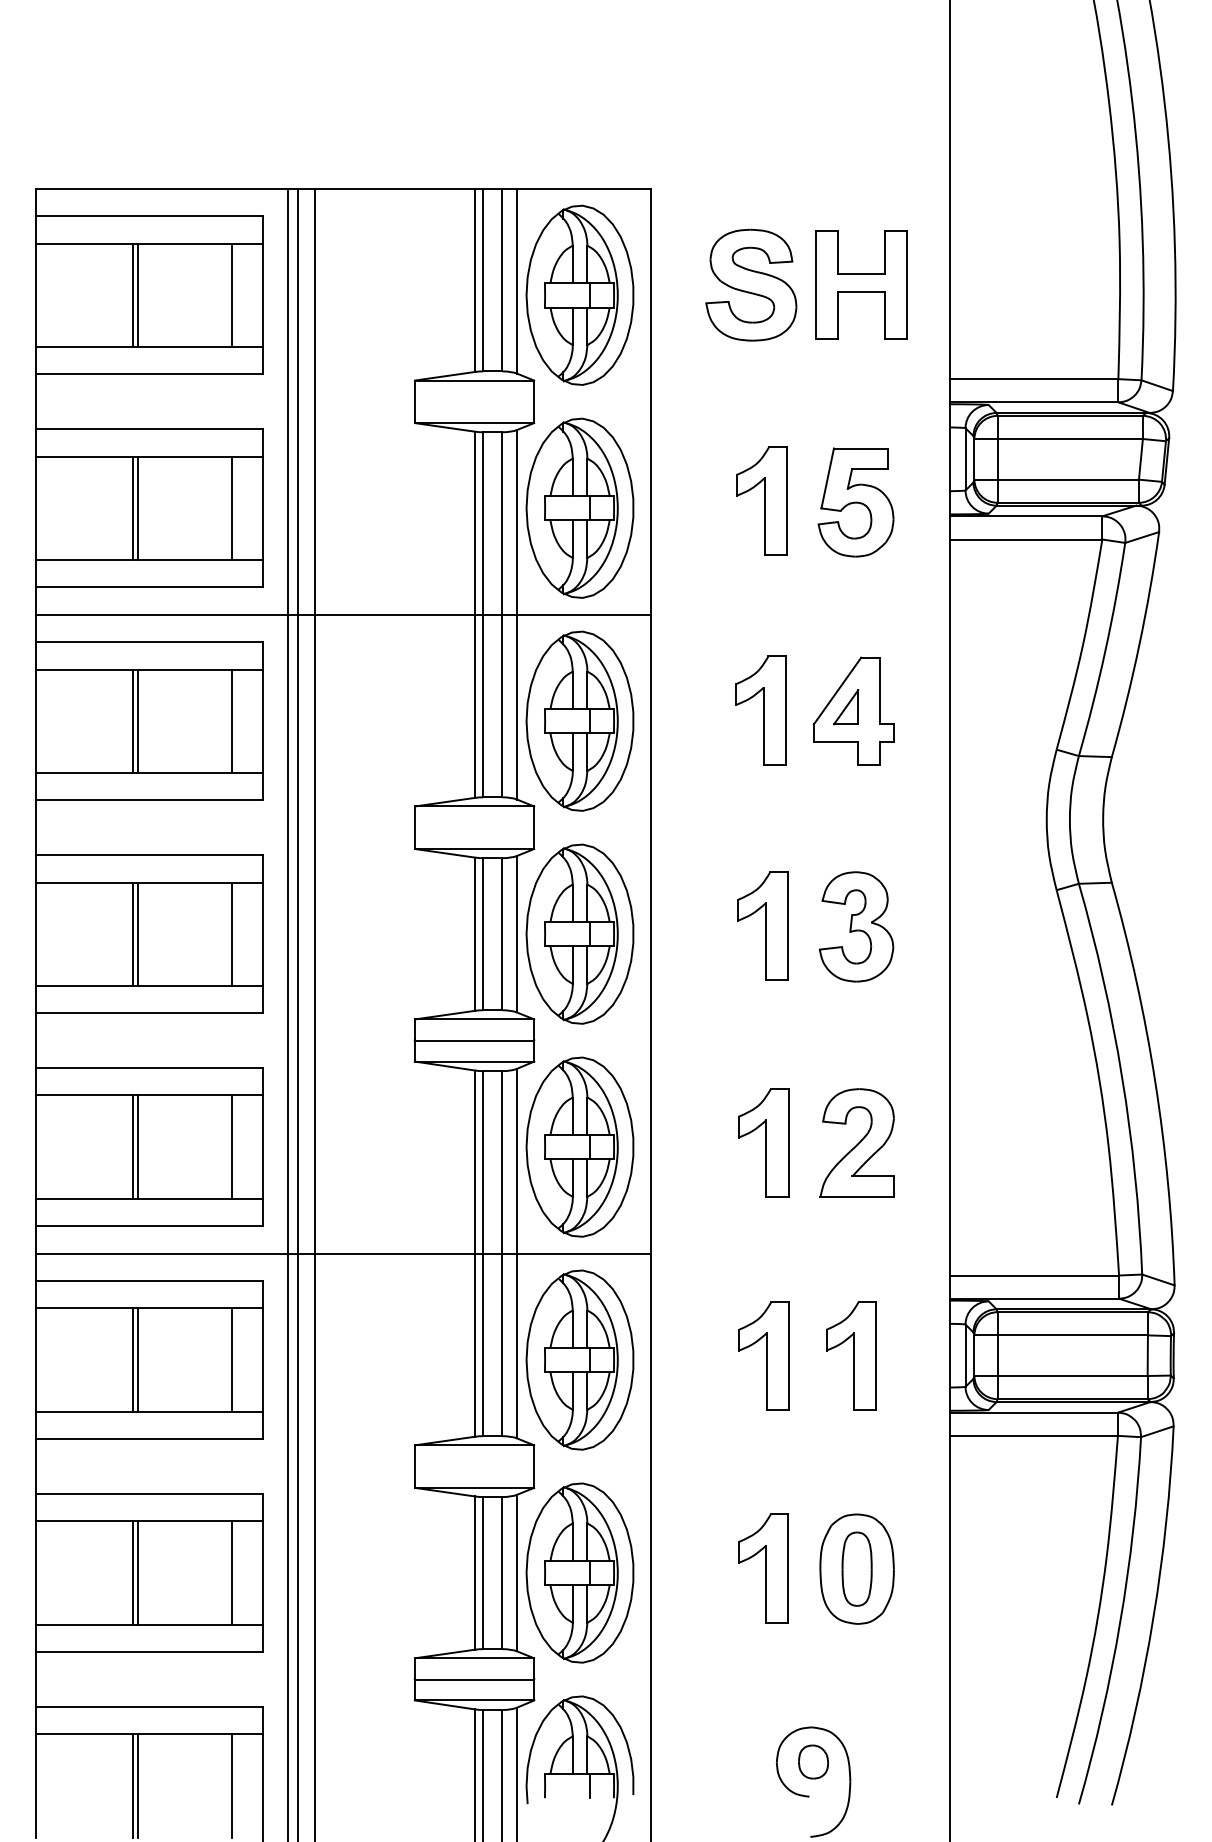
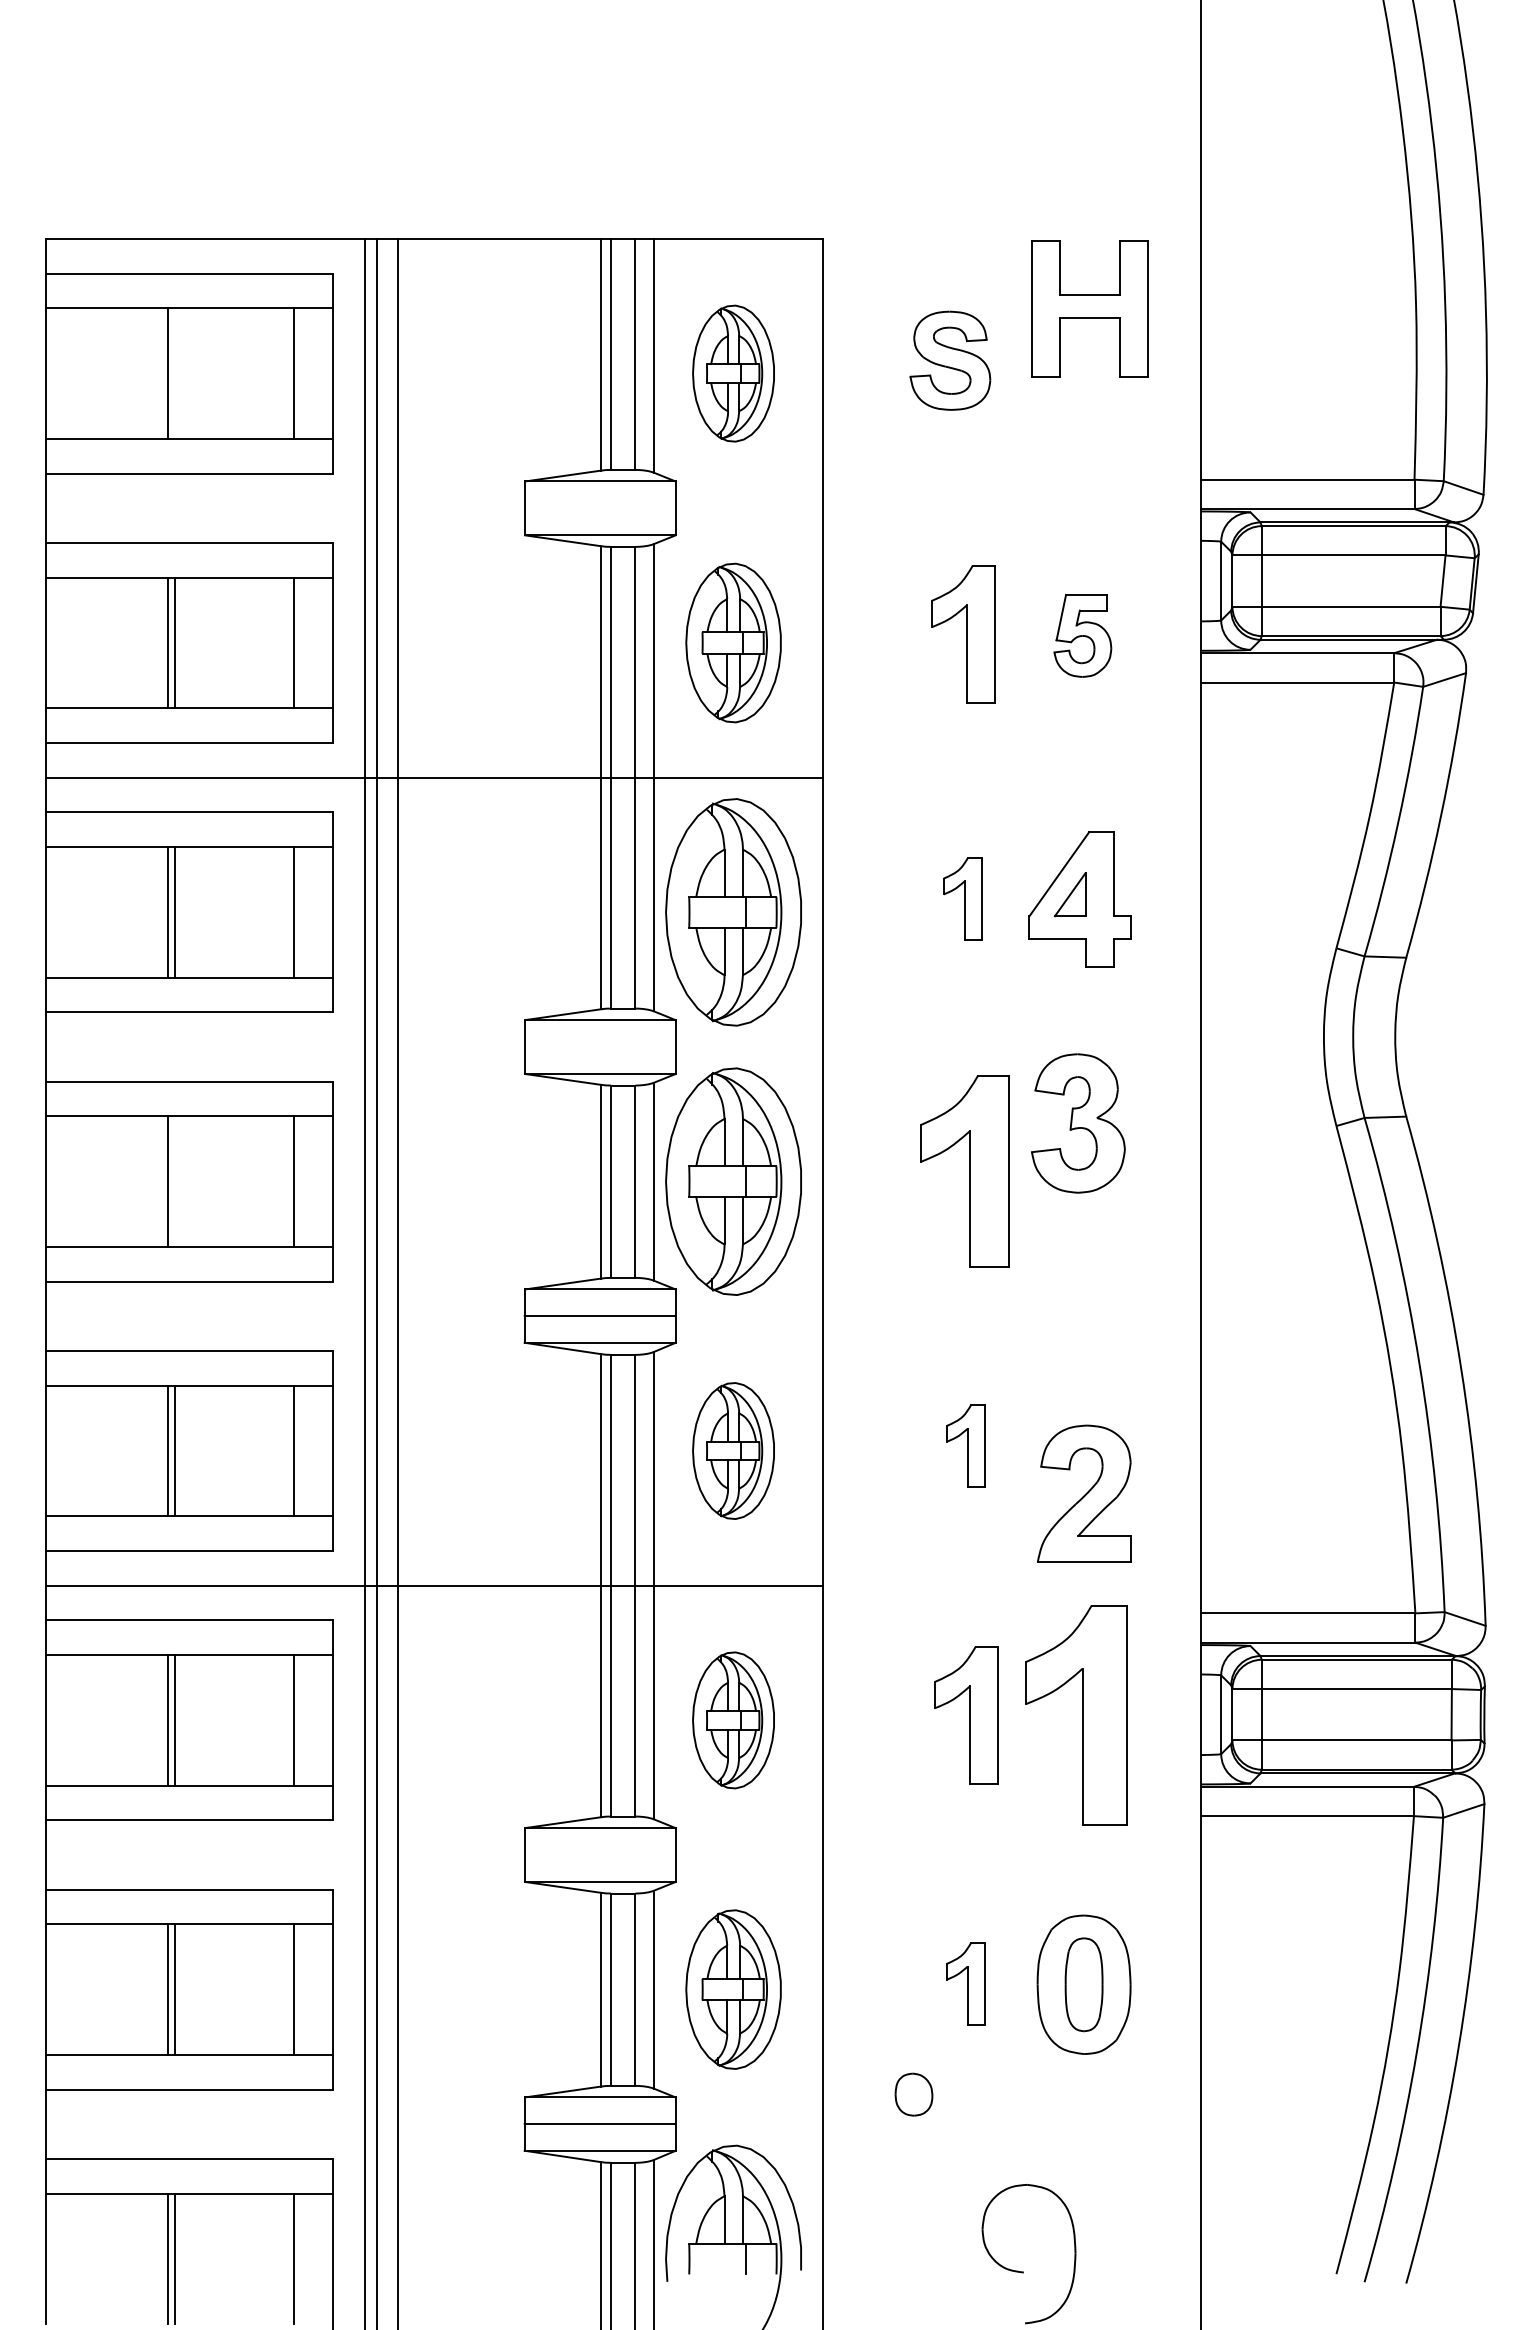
part: (751, 284) -> (950, 360), size x0.7
part: (861, 284) -> (1089, 308), moved
line: (138, 295) -> (175, 373), removed
part: (579, 295) -> (733, 373), size x0.6
part: (855, 502) -> (1082, 635), size x0.6
part: (579, 507) -> (733, 642), size x0.7
part: (760, 710) -> (962, 898), size x0.6
part: (762, 926) -> (964, 1171), size x1.4
part: (856, 926) -> (1078, 1123), moved
line: (138, 934) -> (175, 1181), removed
part: (763, 1142) -> (965, 1445), size x0.6
part: (857, 1142) -> (1084, 1493), moved
part: (579, 1146) -> (733, 1450), size x0.6
part: (851, 1356) -> (1076, 1715), size x1.6
part: (579, 1360) -> (733, 1720), size x0.6
part: (763, 1568) -> (965, 1983), size x0.6
part: (579, 1572) -> (733, 1989), size x0.7
part: (813, 1761) -> (913, 2094), moved

